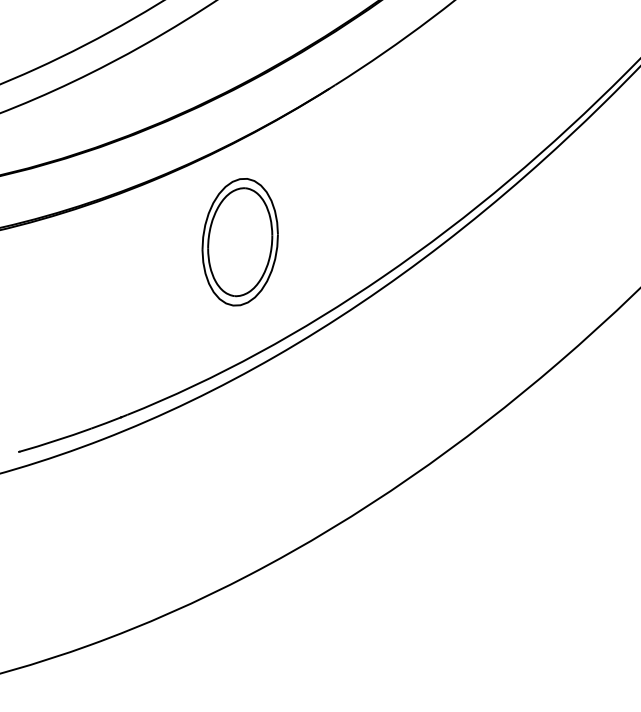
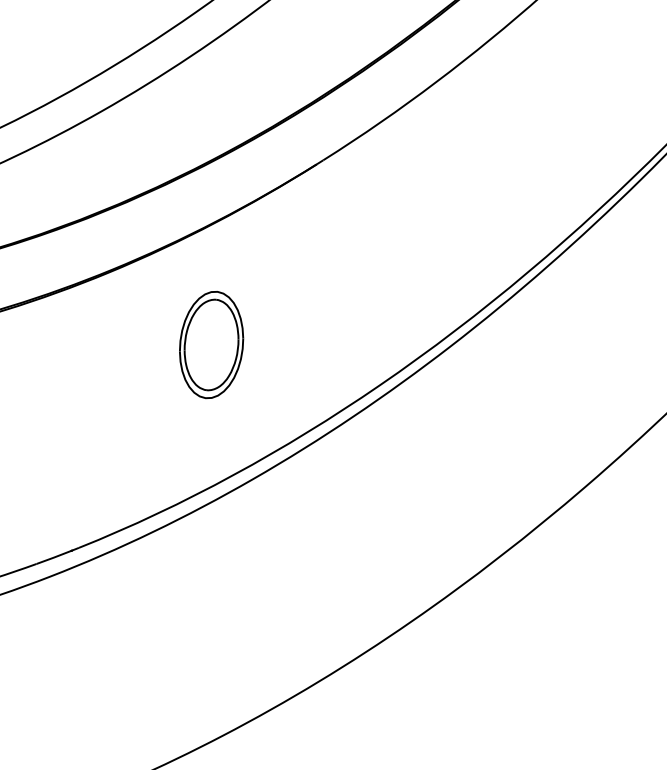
part: (239, 242) -> (210, 345), size x0.71

